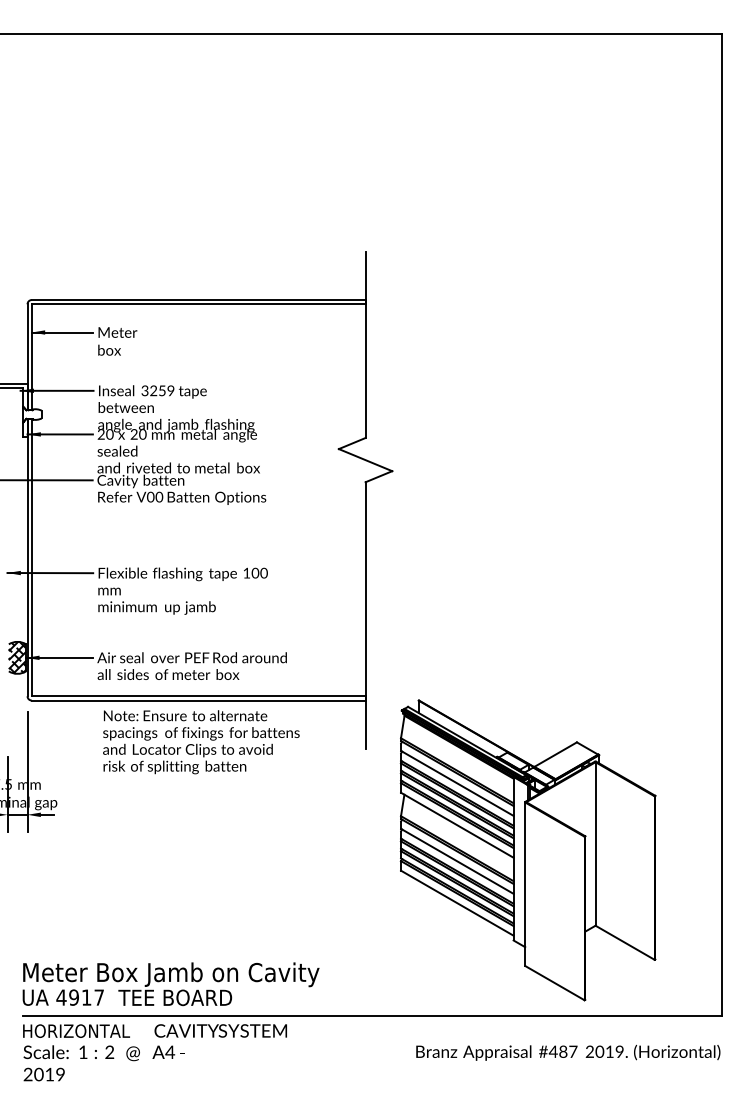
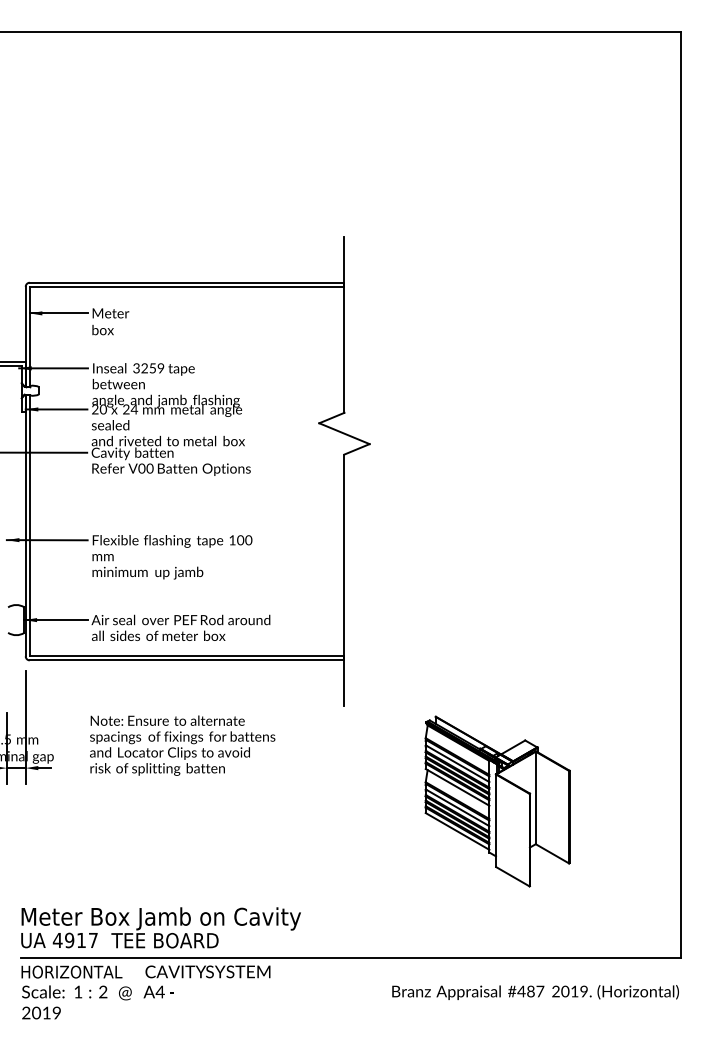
text: (142, 434) -> (134, 409), 20 -> 24
hatch: (17, 658) -> (16, 620), removed
text: (201, 742) -> (182, 745), moved
part: (527, 850) -> (497, 801), size x0.6

